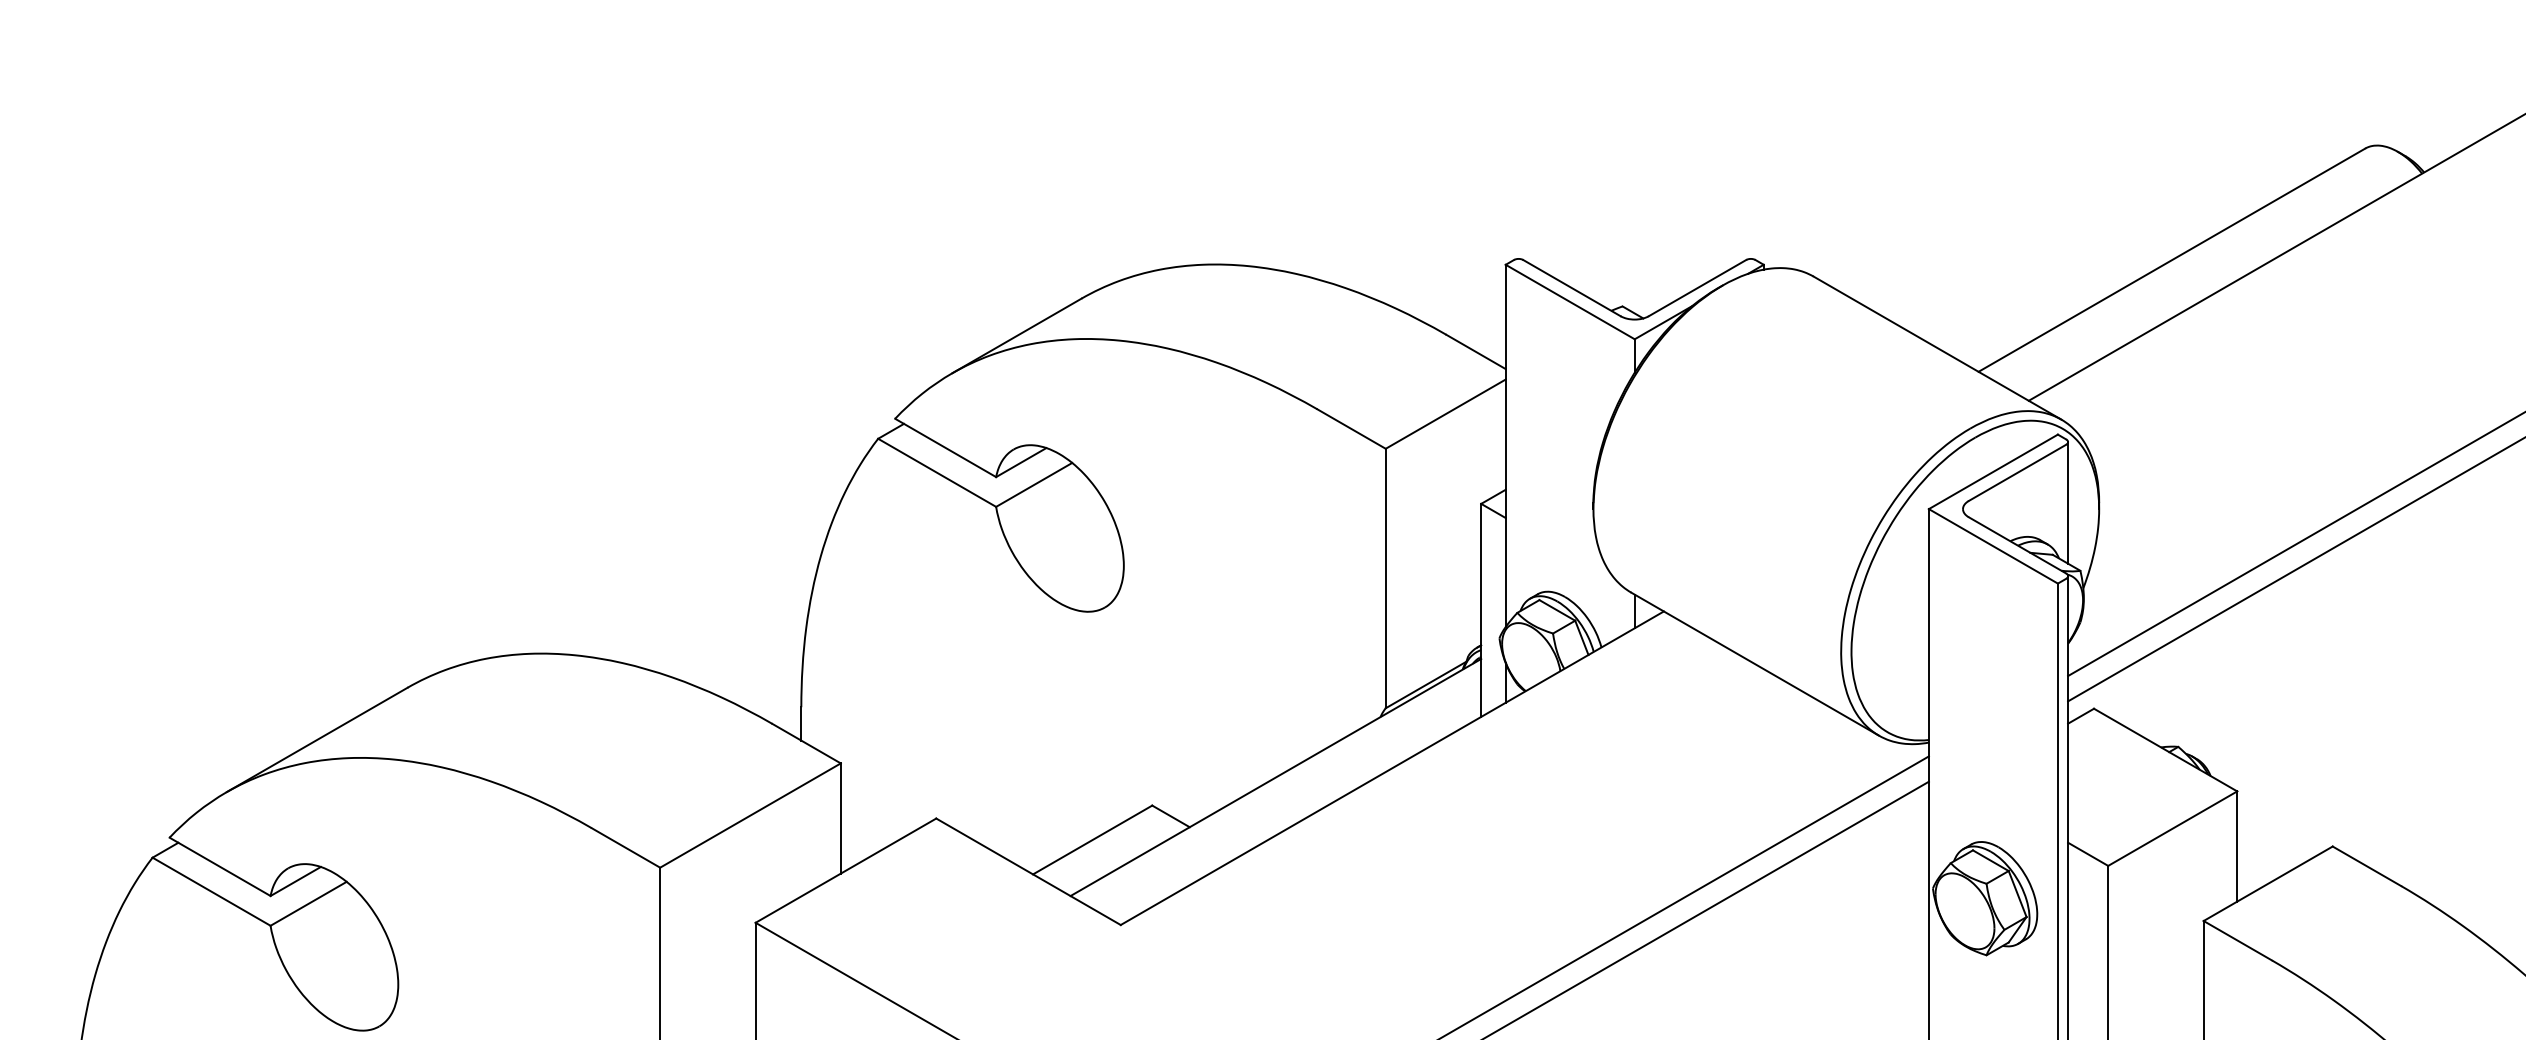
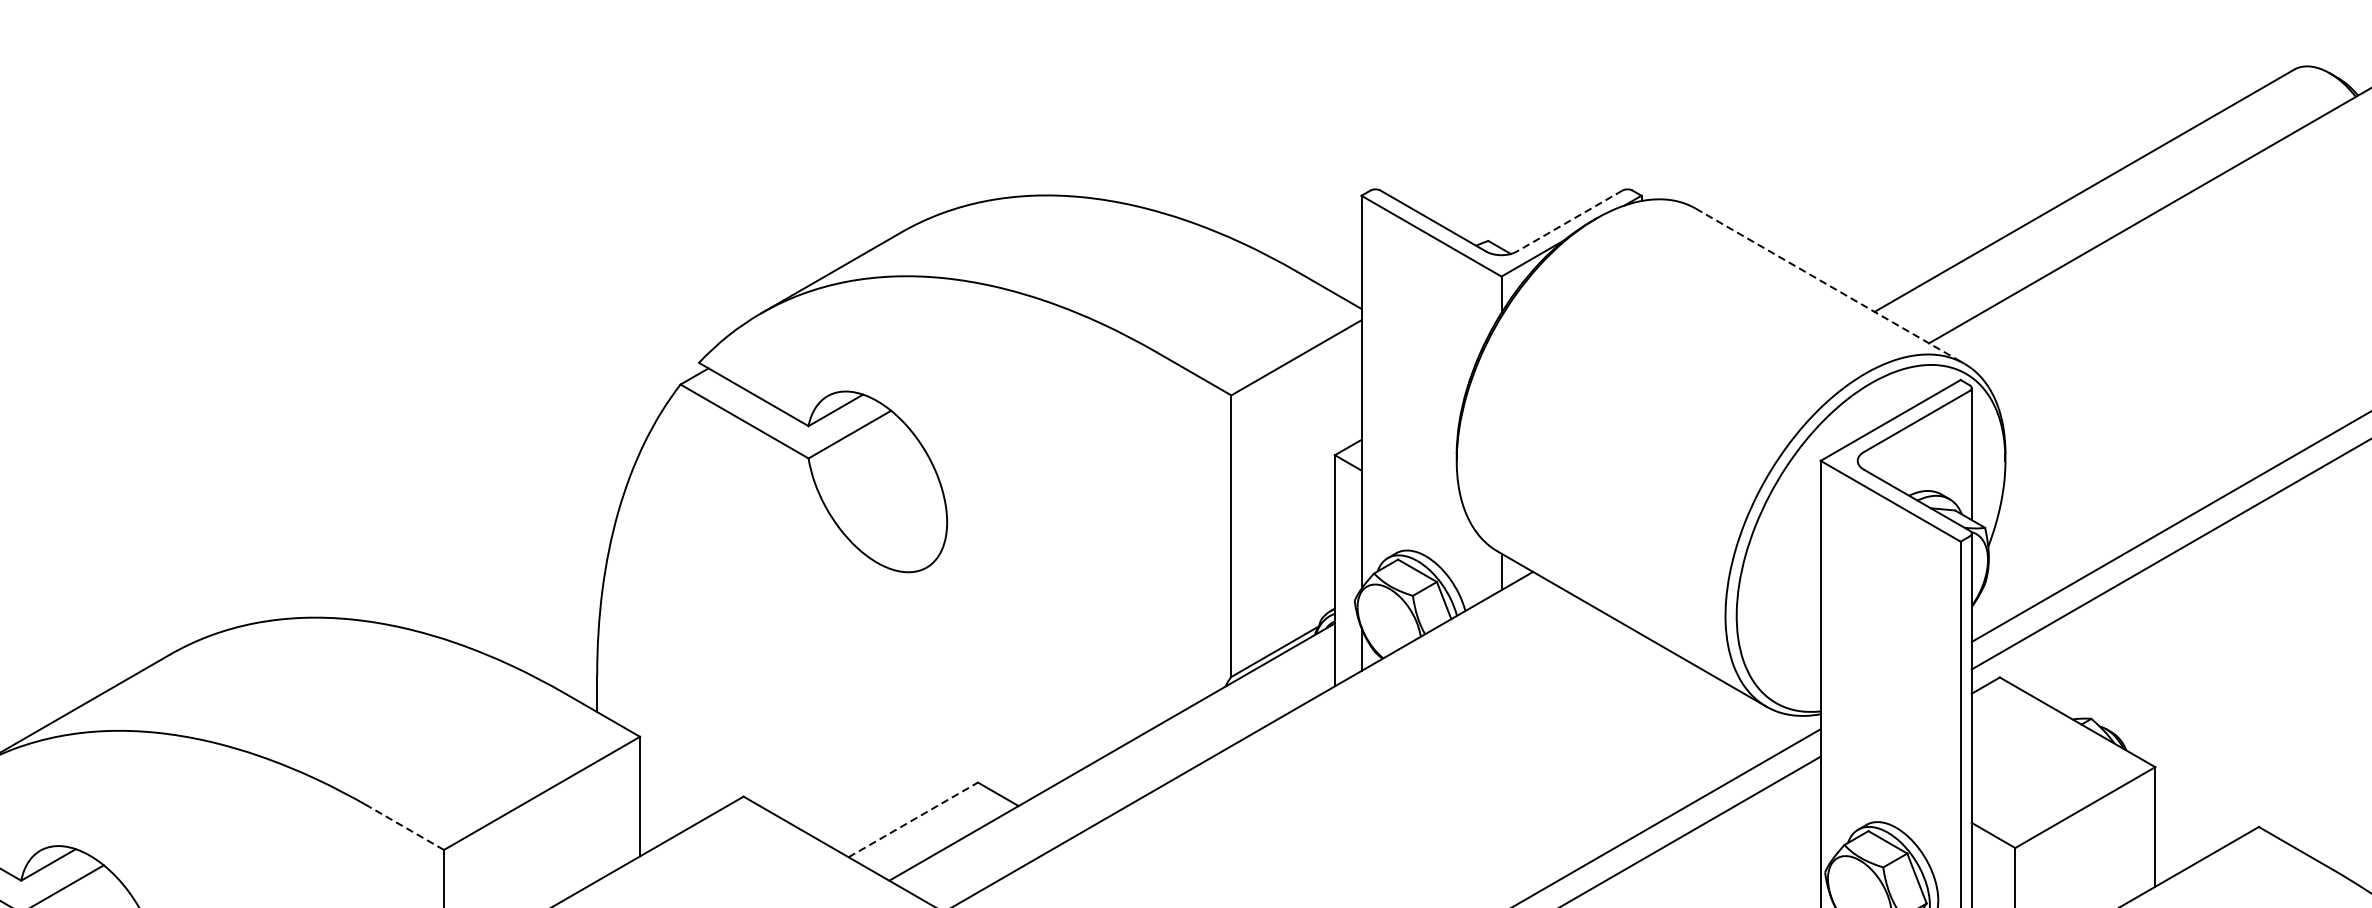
line: (1697, 288) -> (1569, 221), solid -> dashed
line: (1937, 348) -> (1830, 286), solid -> dashed
line: (1092, 840) -> (913, 820), solid -> dashed
line: (625, 847) -> (406, 828), solid -> dashed

